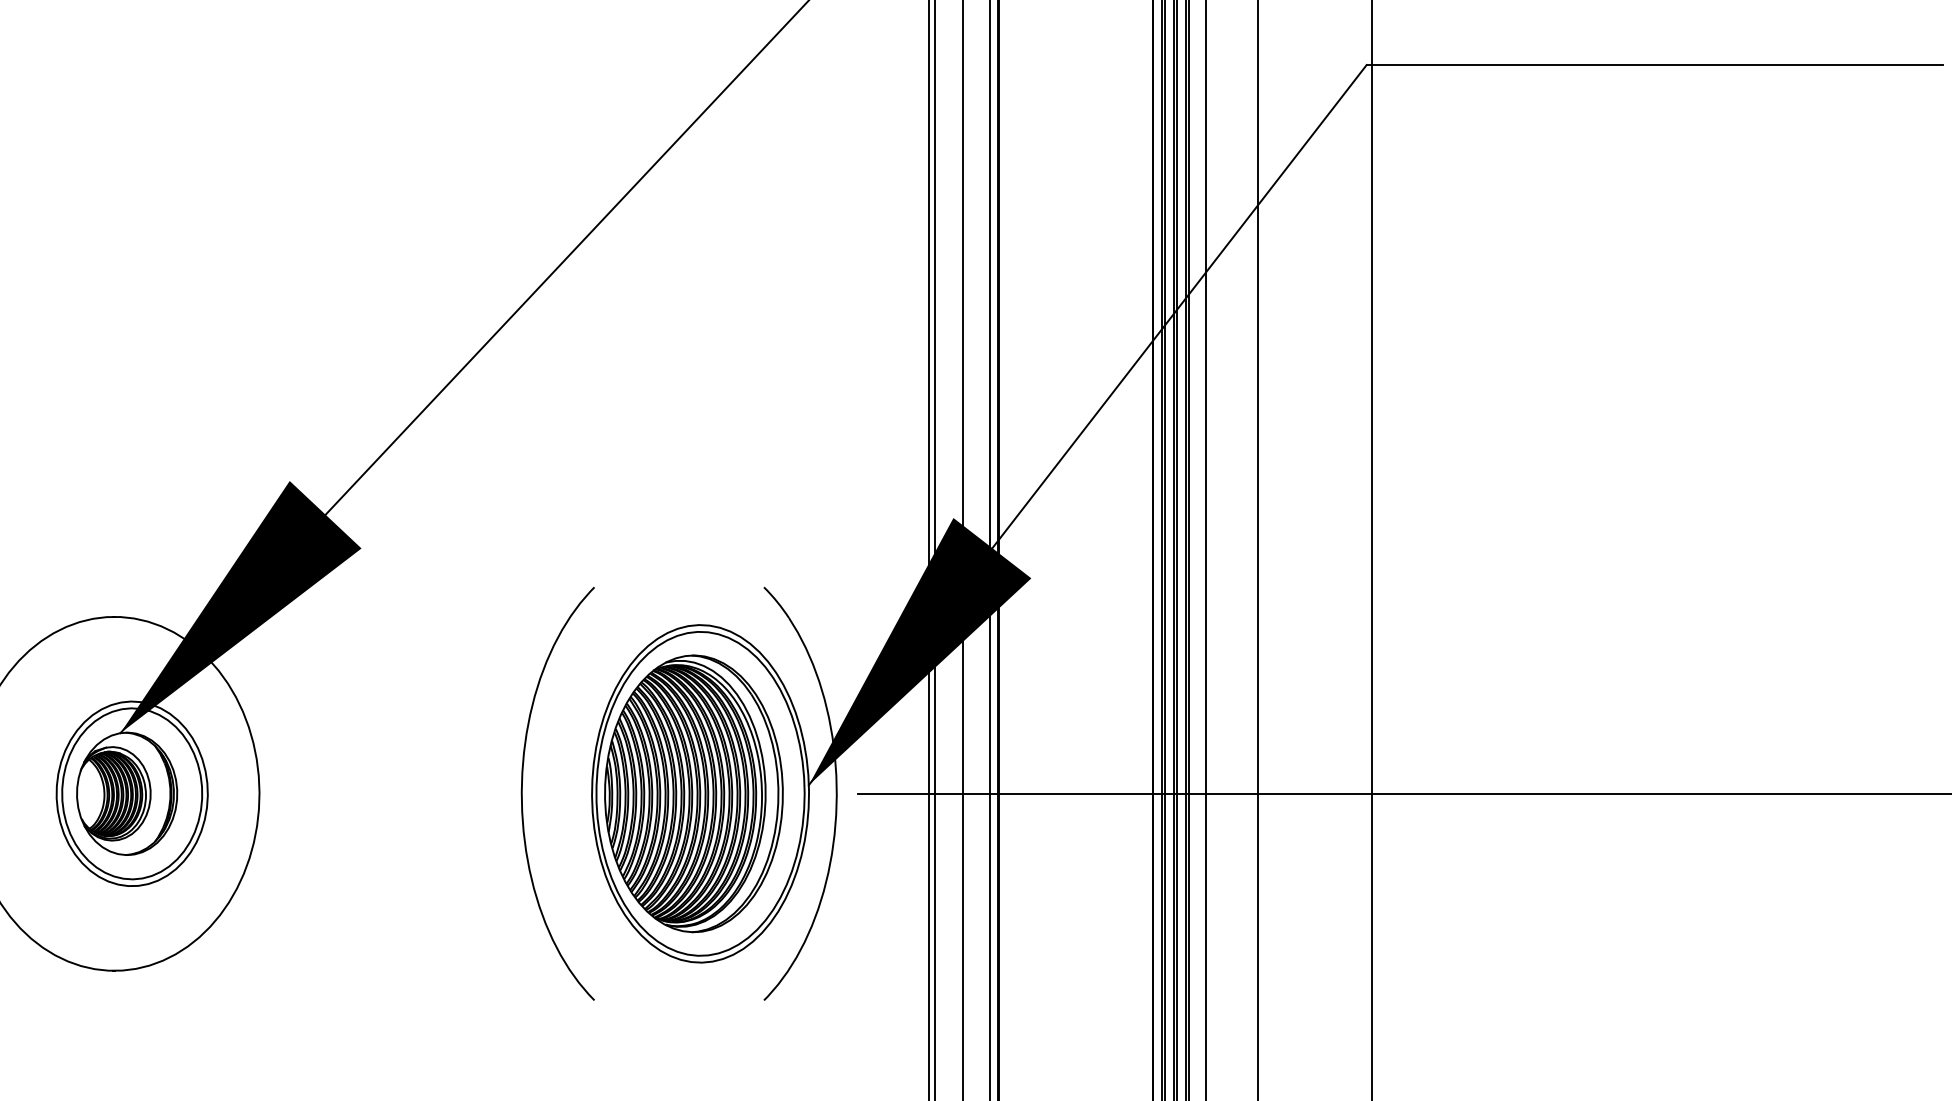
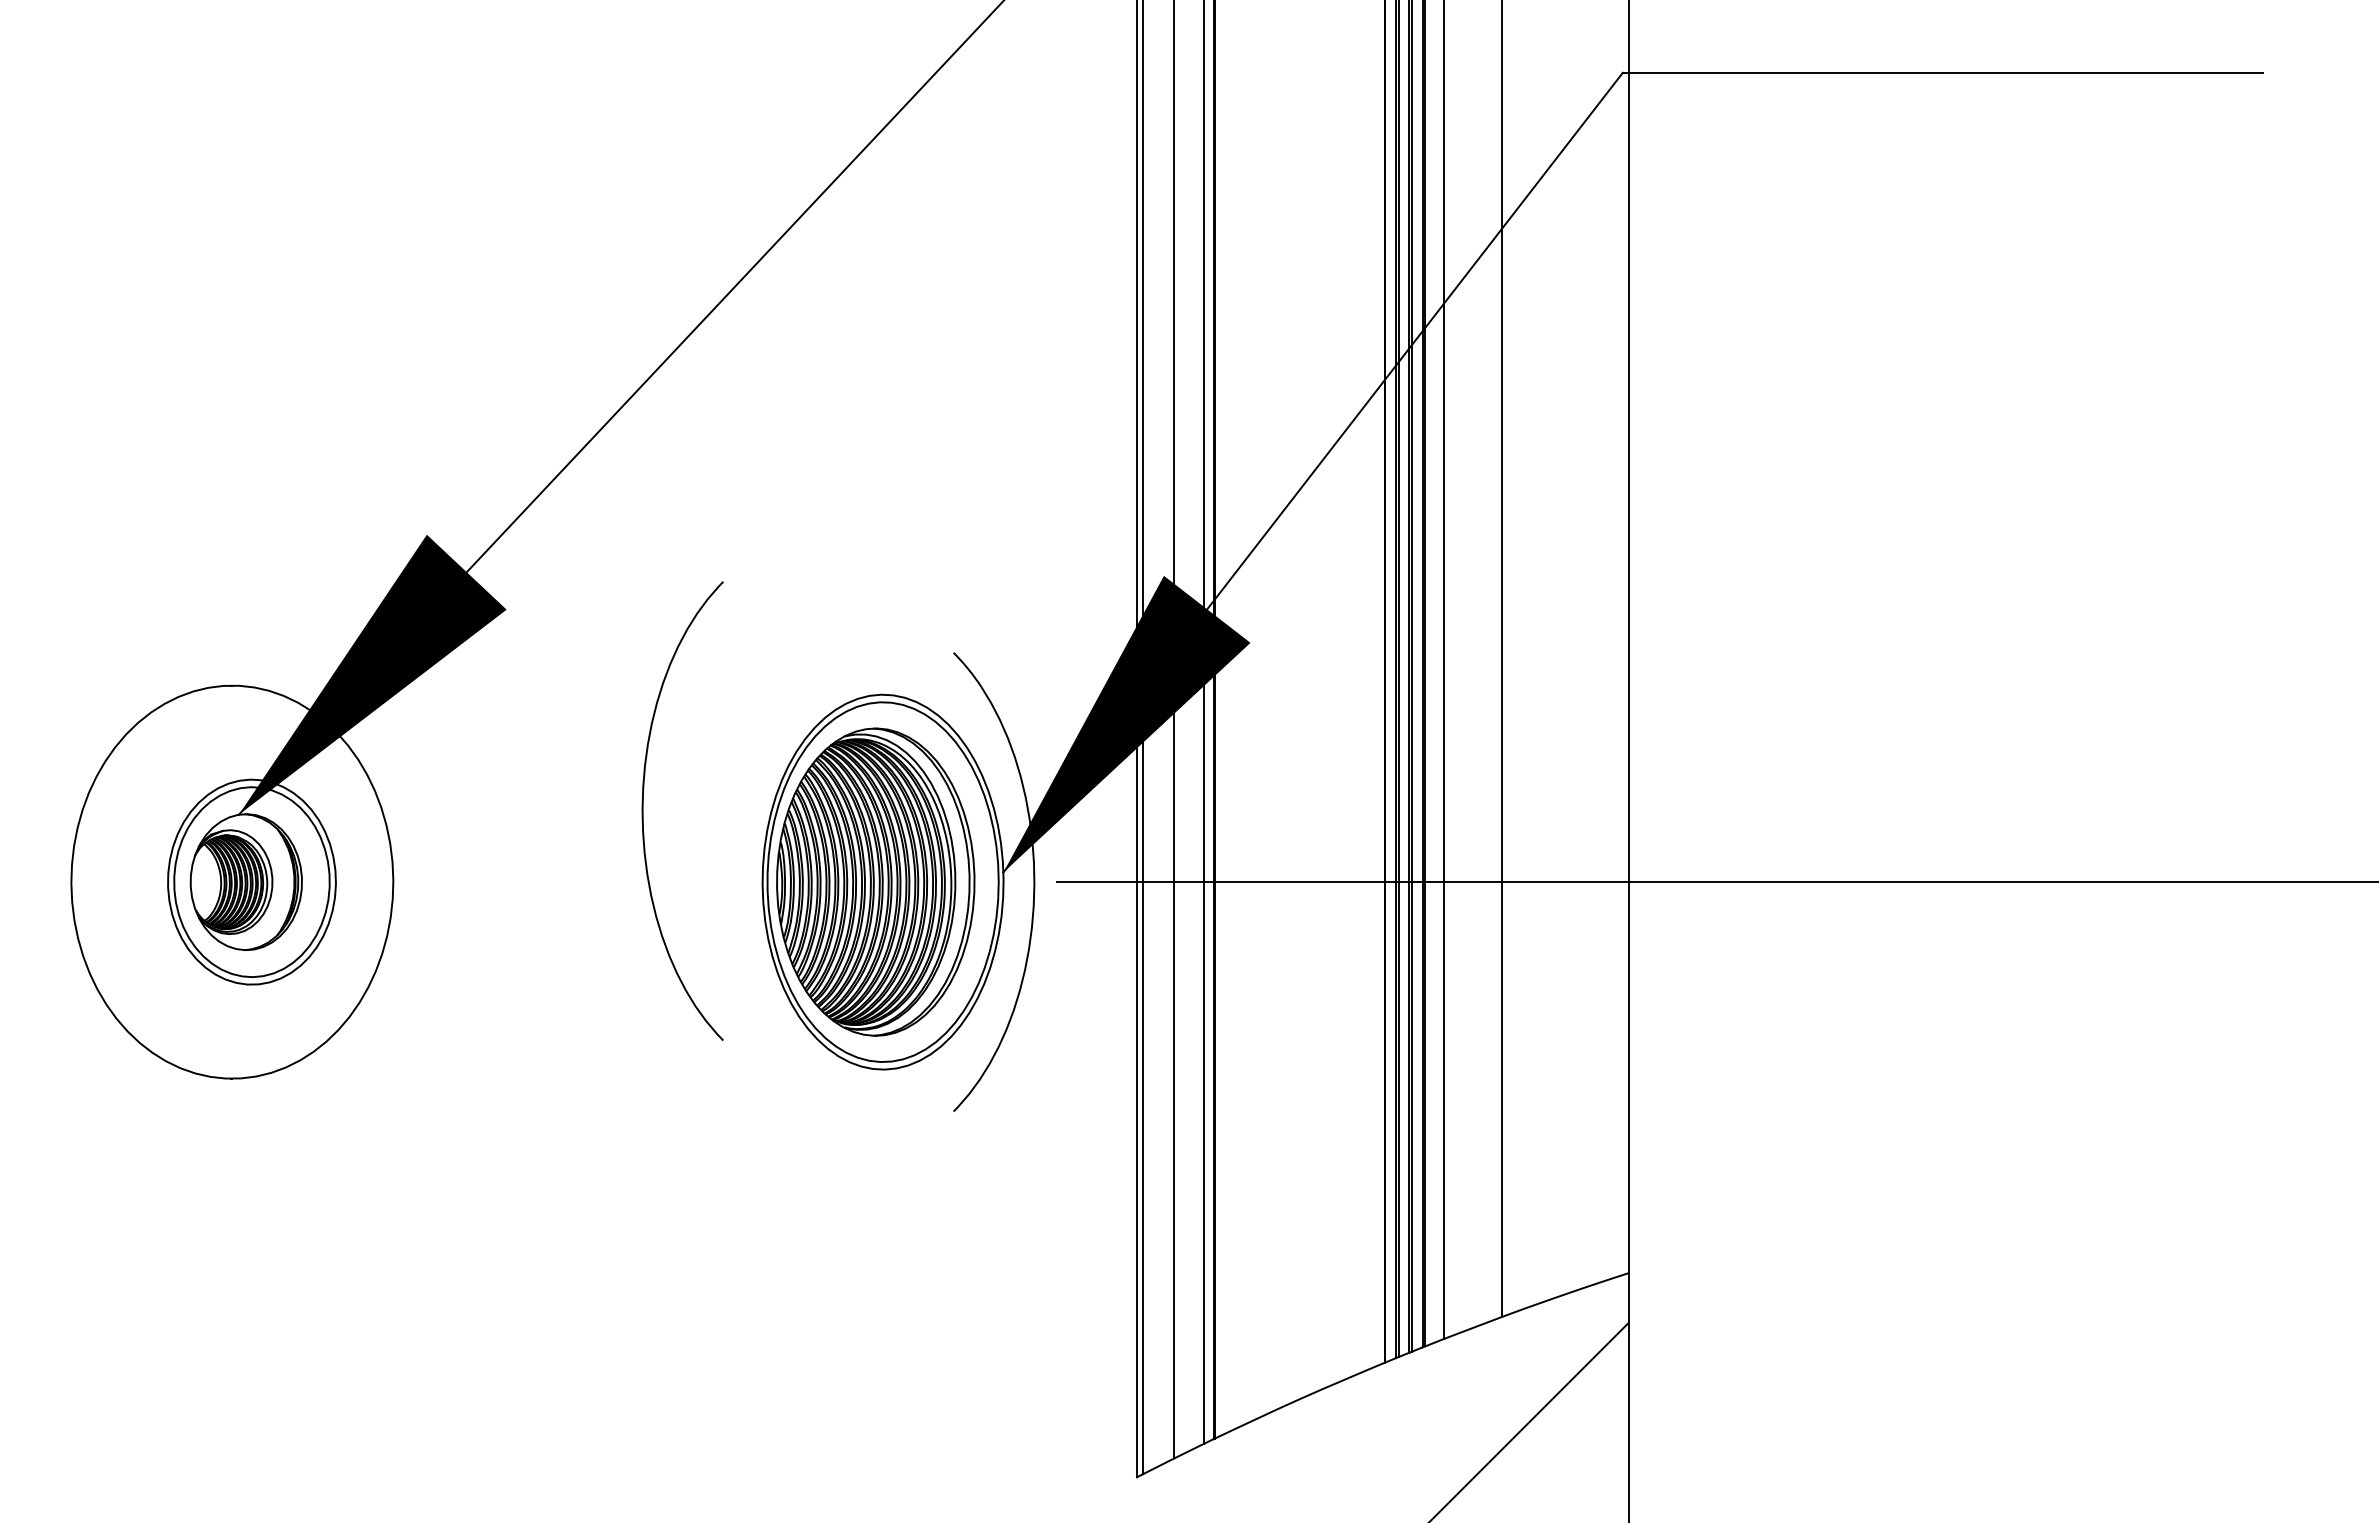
curve: (522, 793) -> (643, 810), moved

